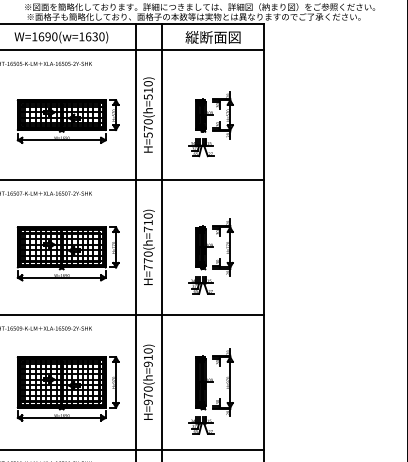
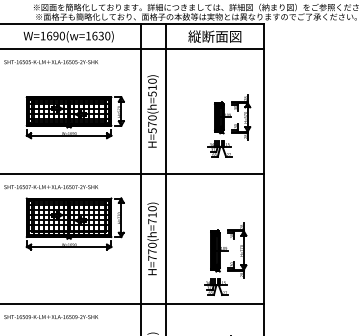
part: (210, 124) -> (228, 126), moved
part: (67, 253) -> (74, 223), moved
part: (210, 256) -> (224, 259), moved

